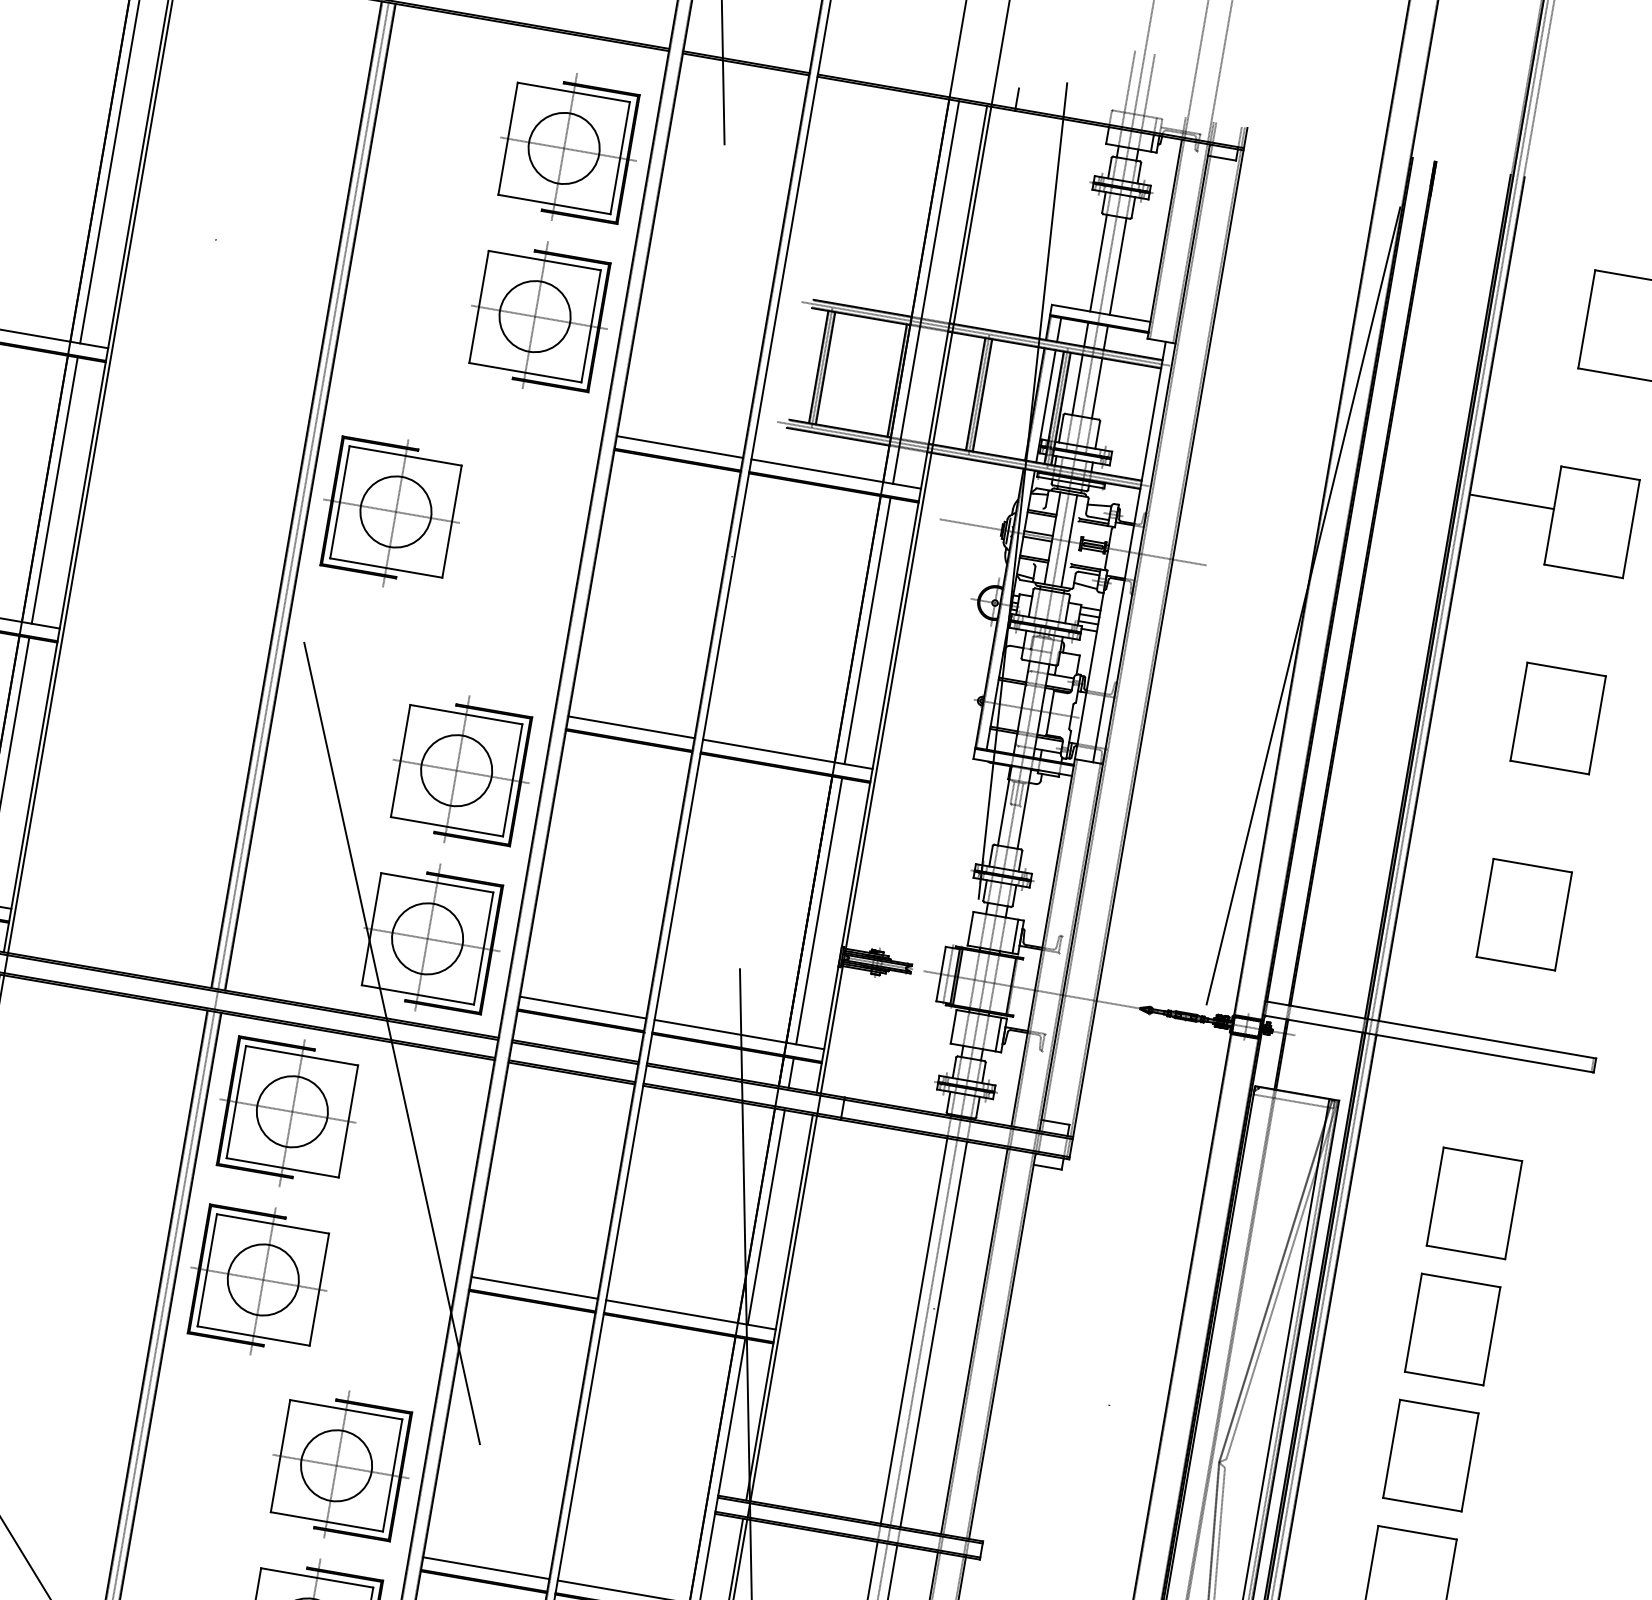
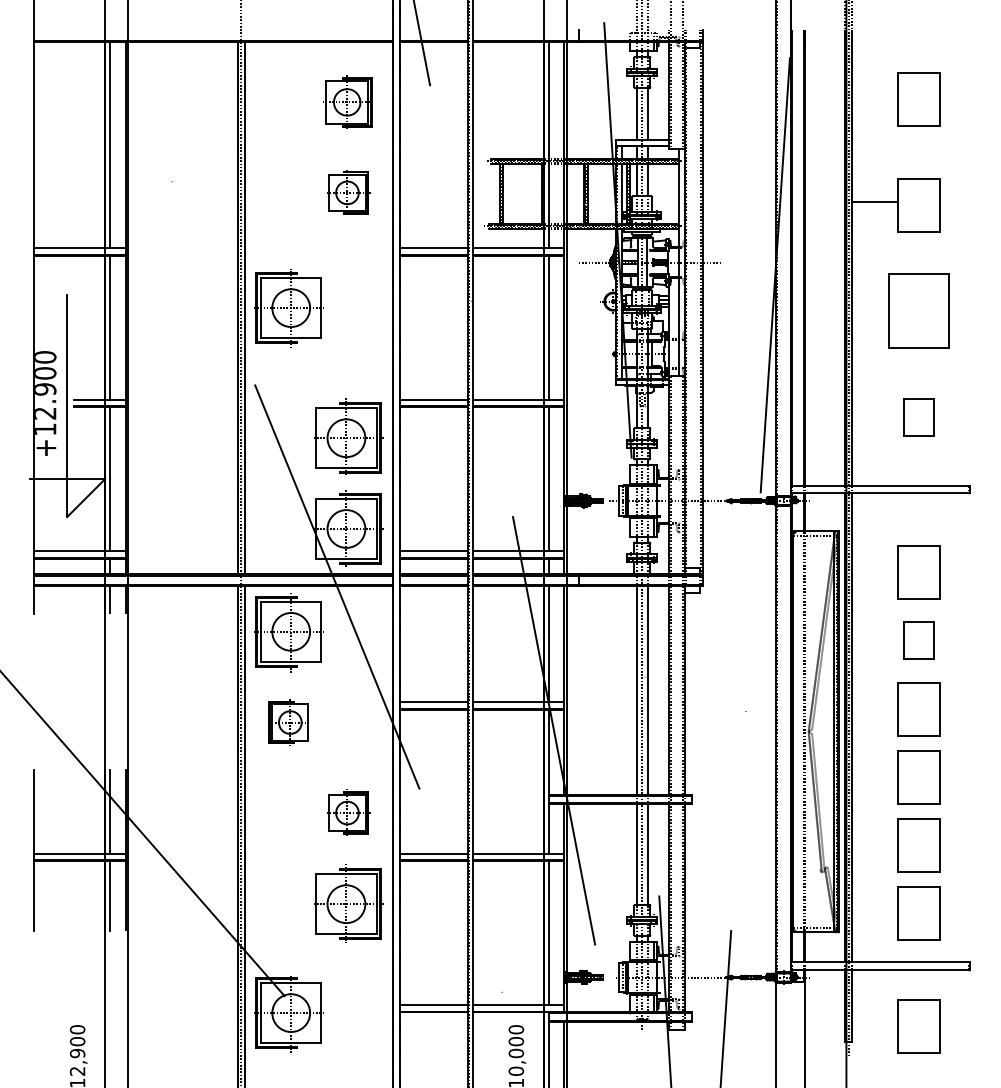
part: (567, 149) -> (348, 102), size x0.7
part: (539, 316) -> (348, 192), size x0.6
part: (1557, 718) -> (918, 311), size x1.4
part: (1523, 915) -> (918, 417), size x0.7
part: (258, 1278) -> (288, 722), size x0.6
part: (1451, 1328) -> (918, 640), size x0.7
part: (340, 1464) -> (348, 812), size x0.6

